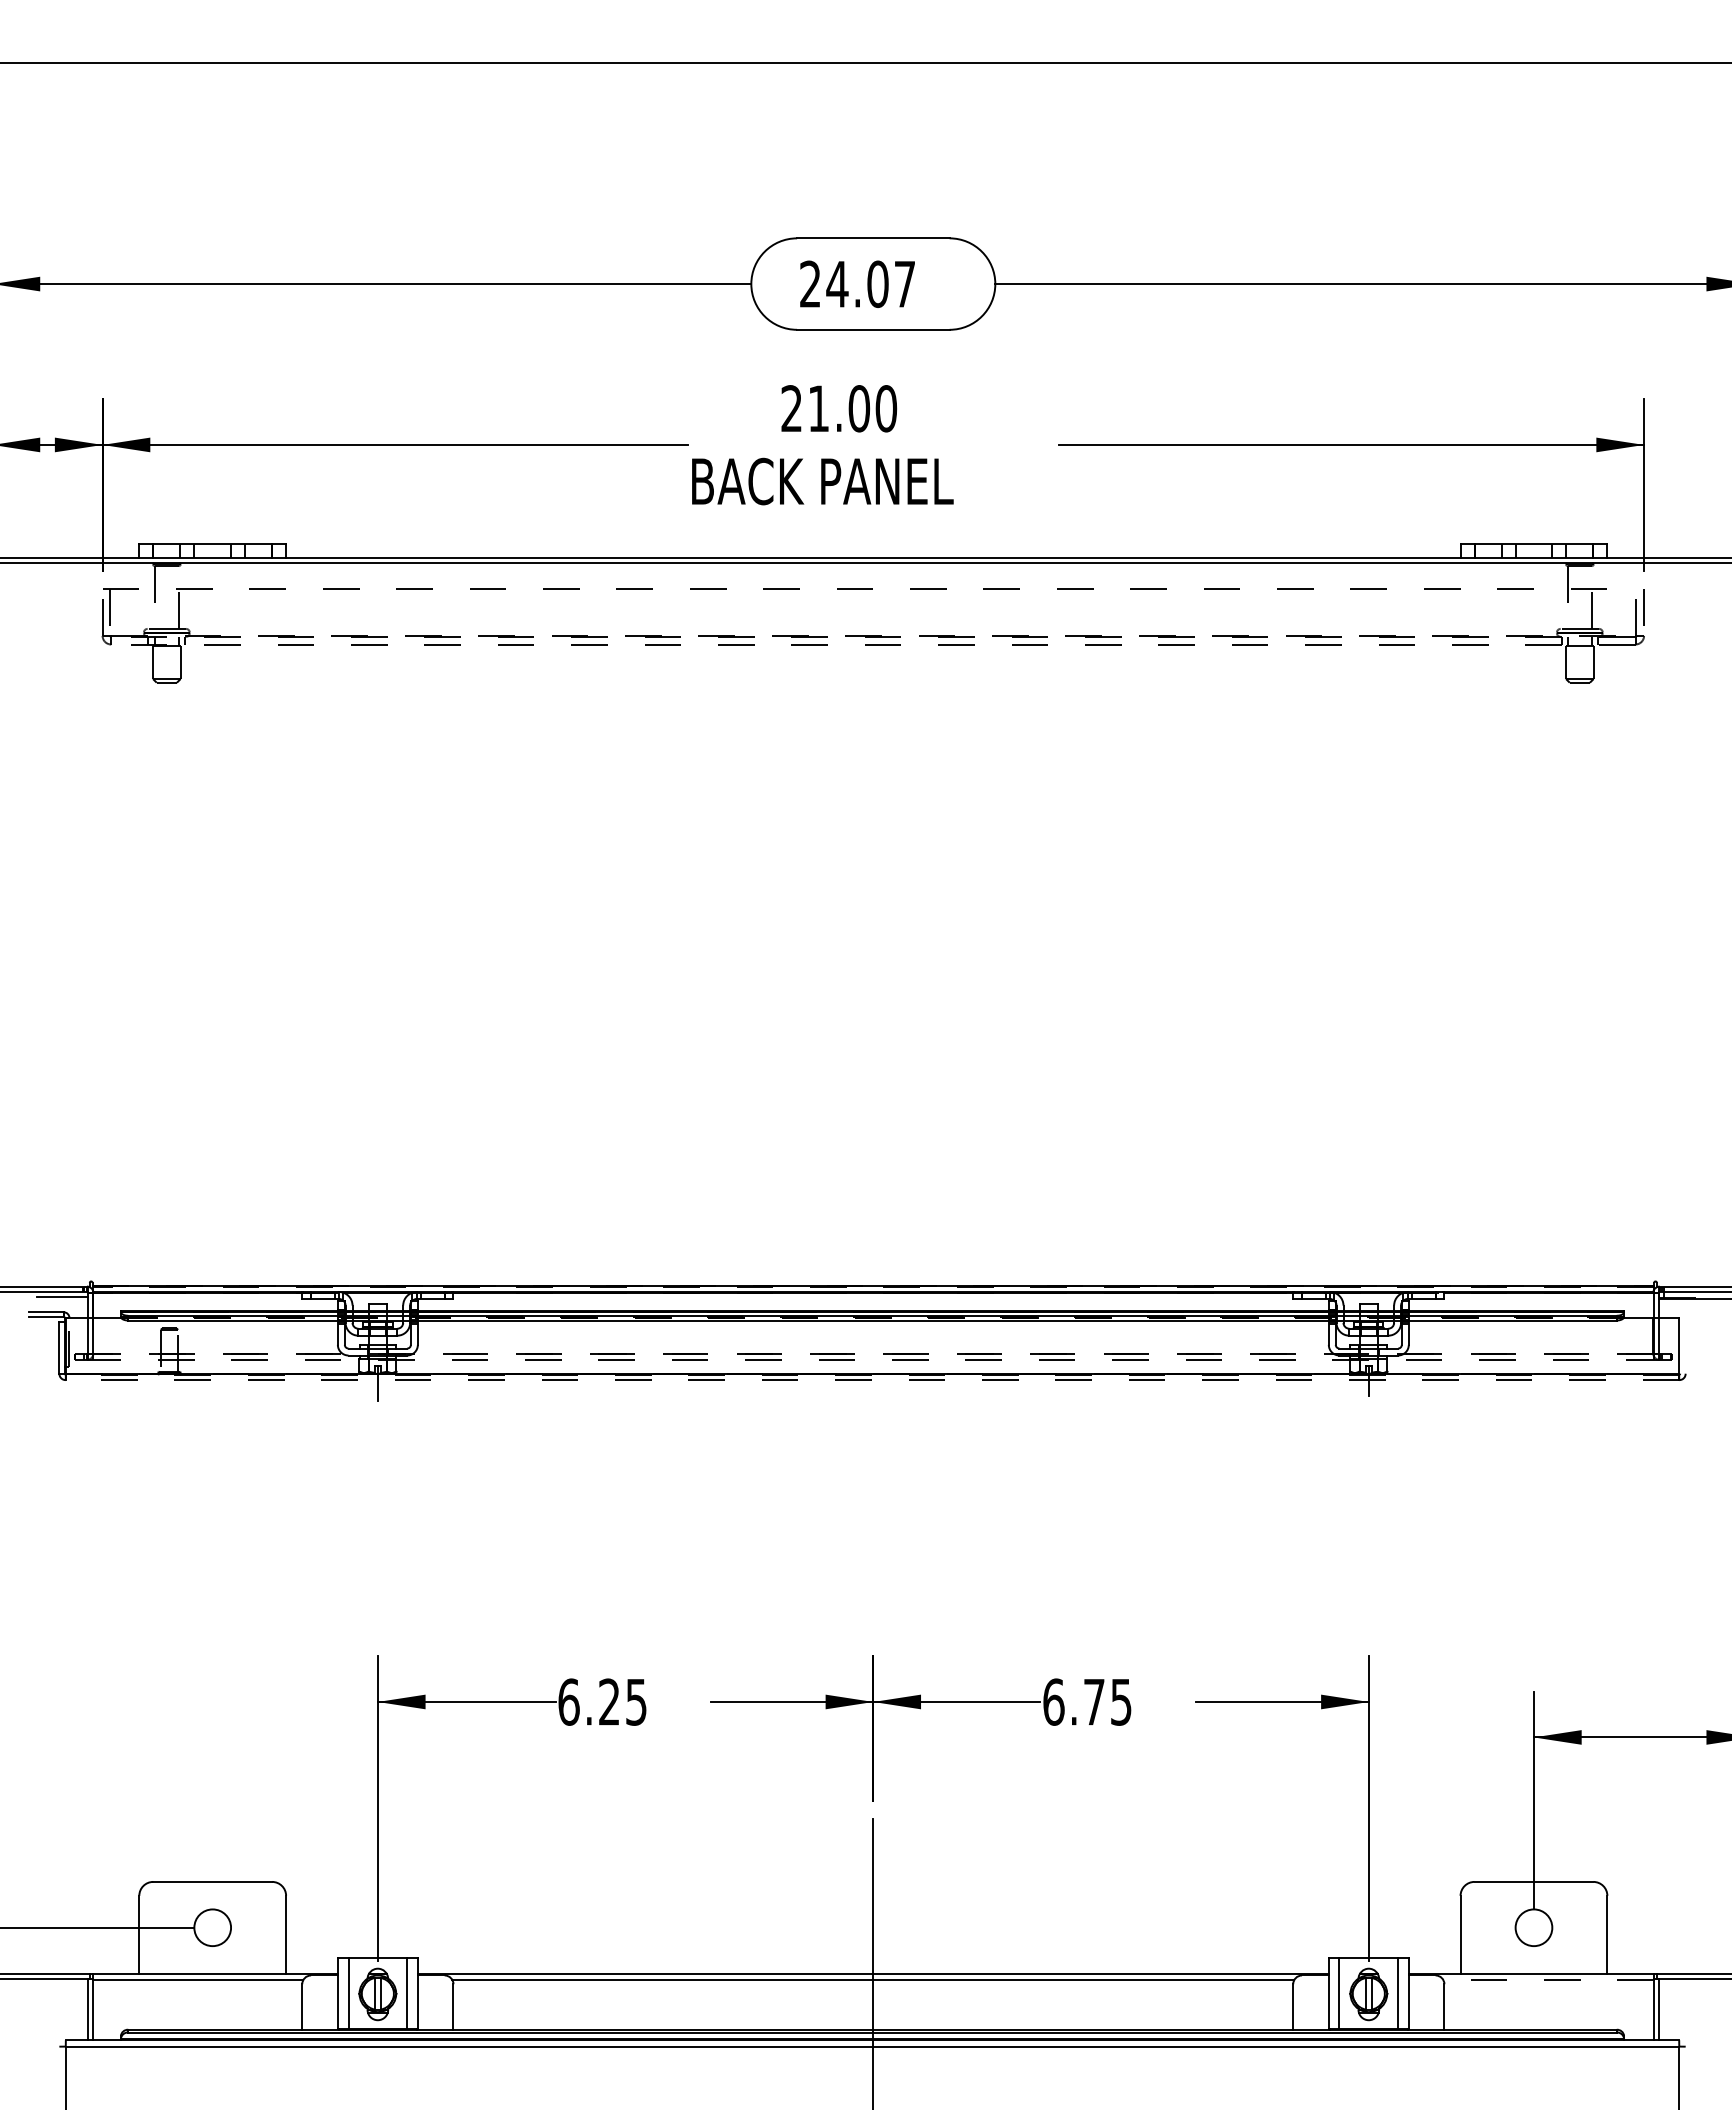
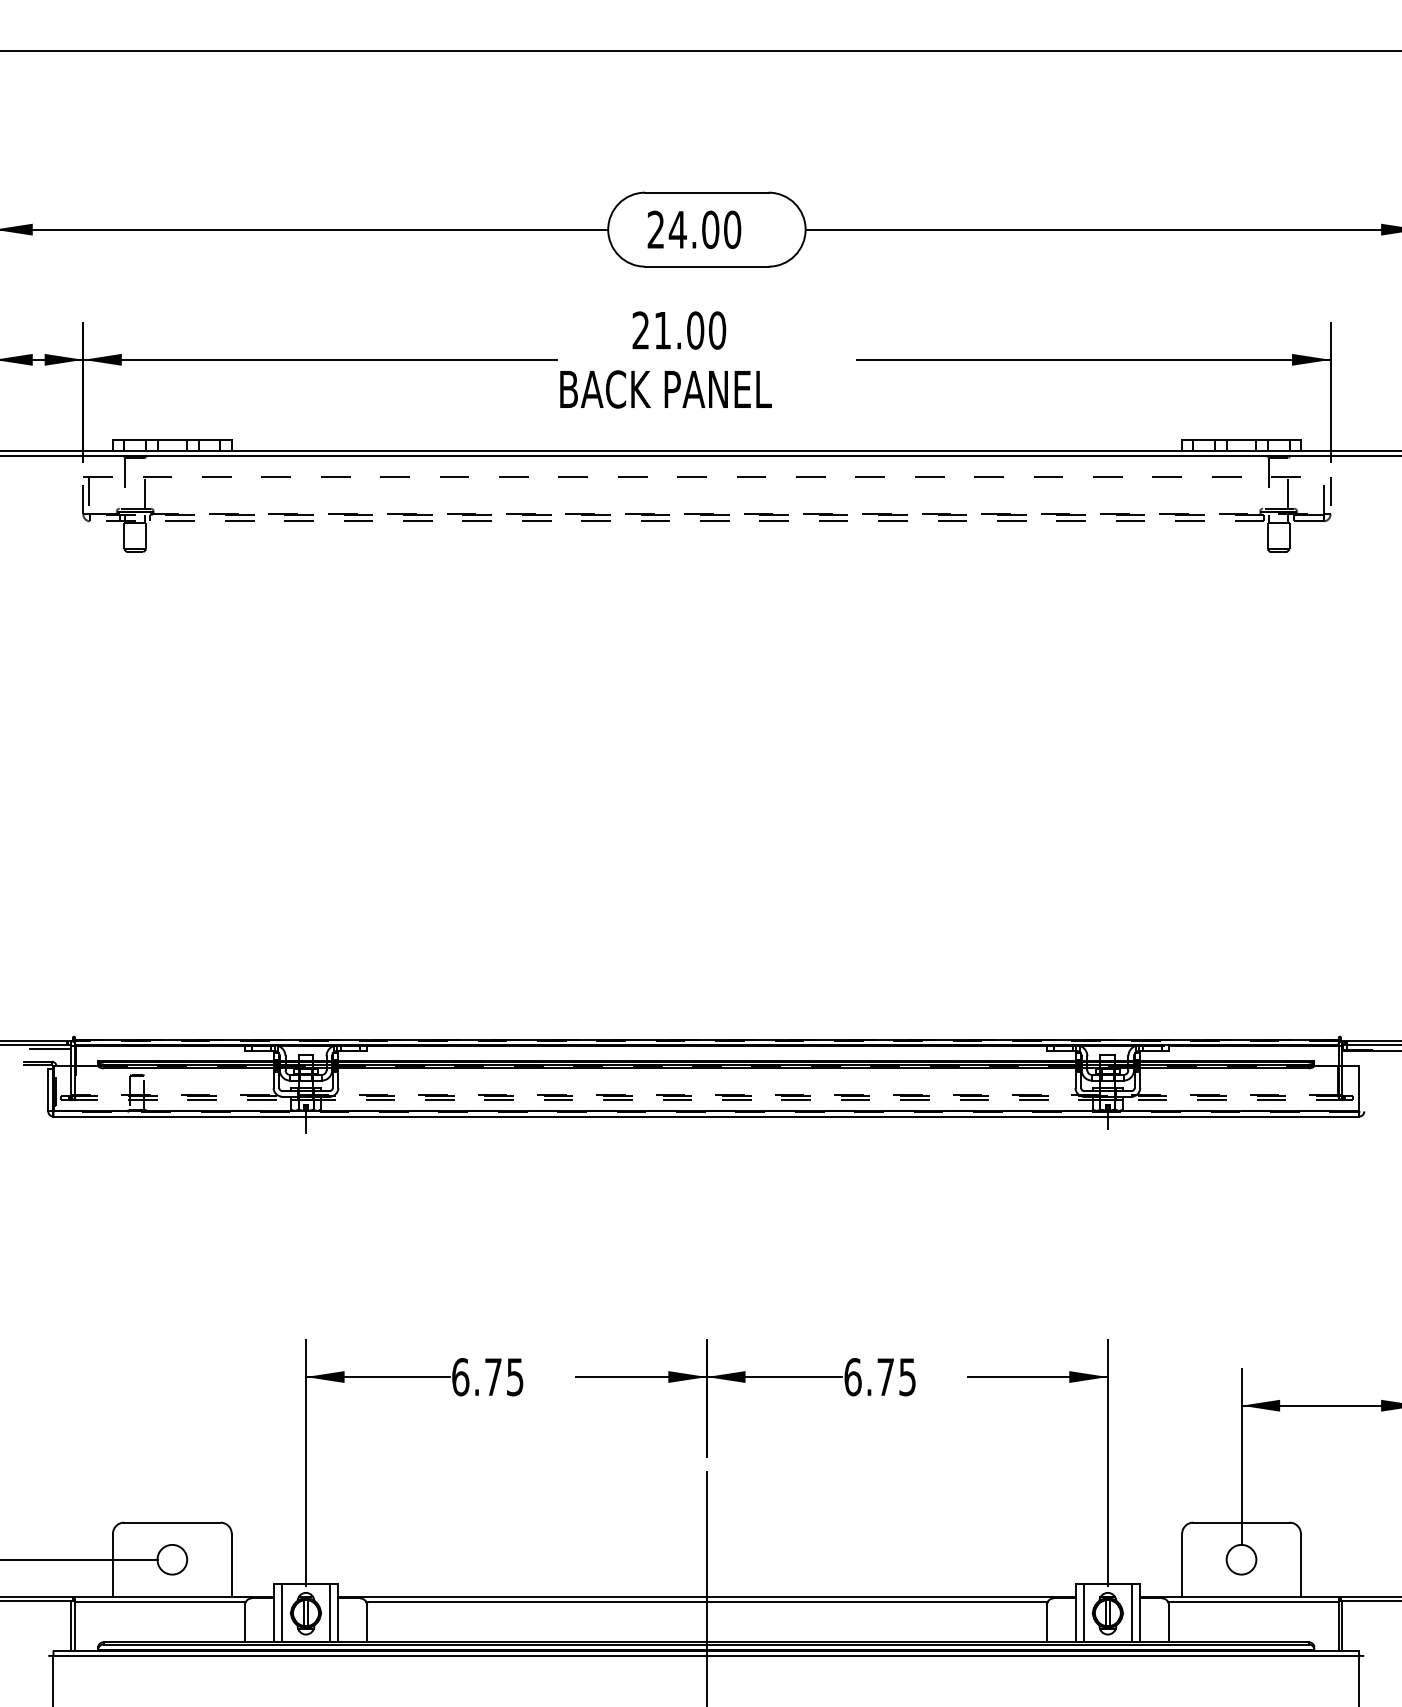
text: (904, 284) -> (732, 230), 24.07 -> 24.00
line: (872, 1380) -> (706, 1116), dashed -> solid
text: (609, 1701) -> (493, 1376), 6.25 -> 6.75
line: (1548, 1980) -> (1253, 1602), dashed -> solid

